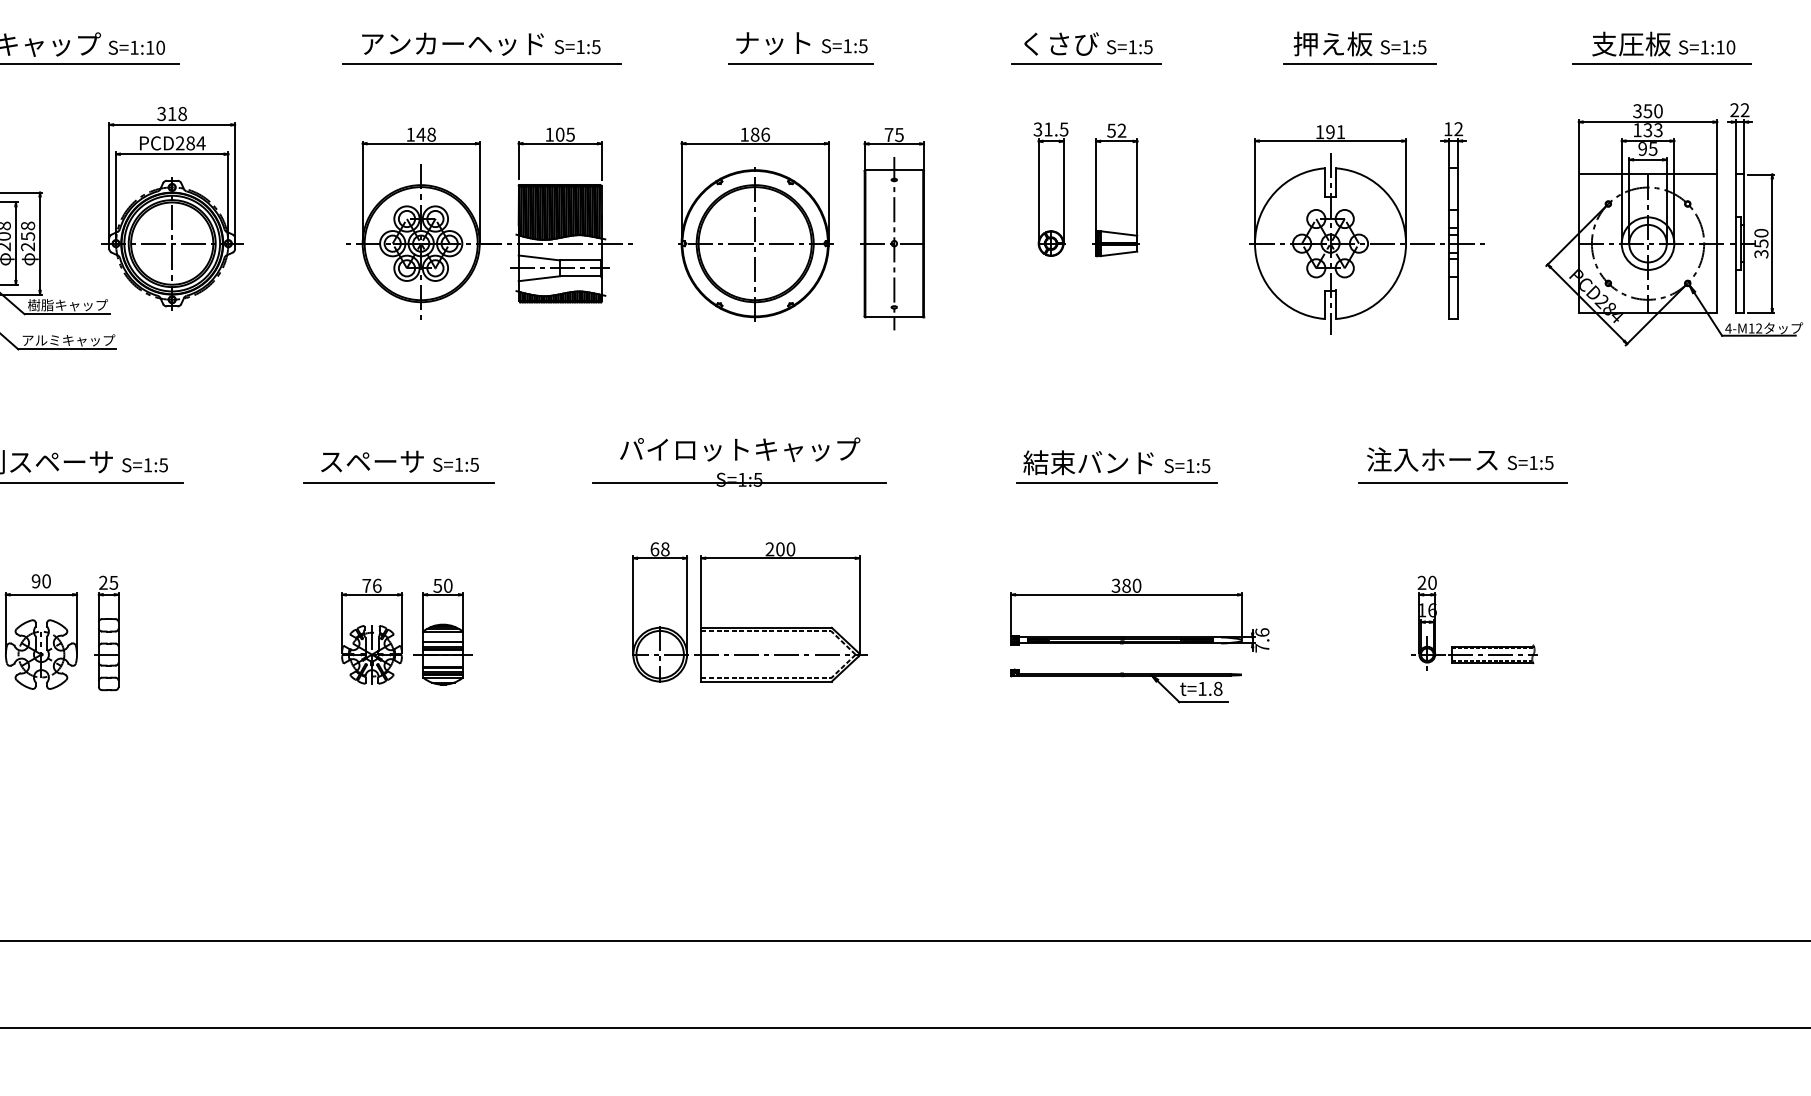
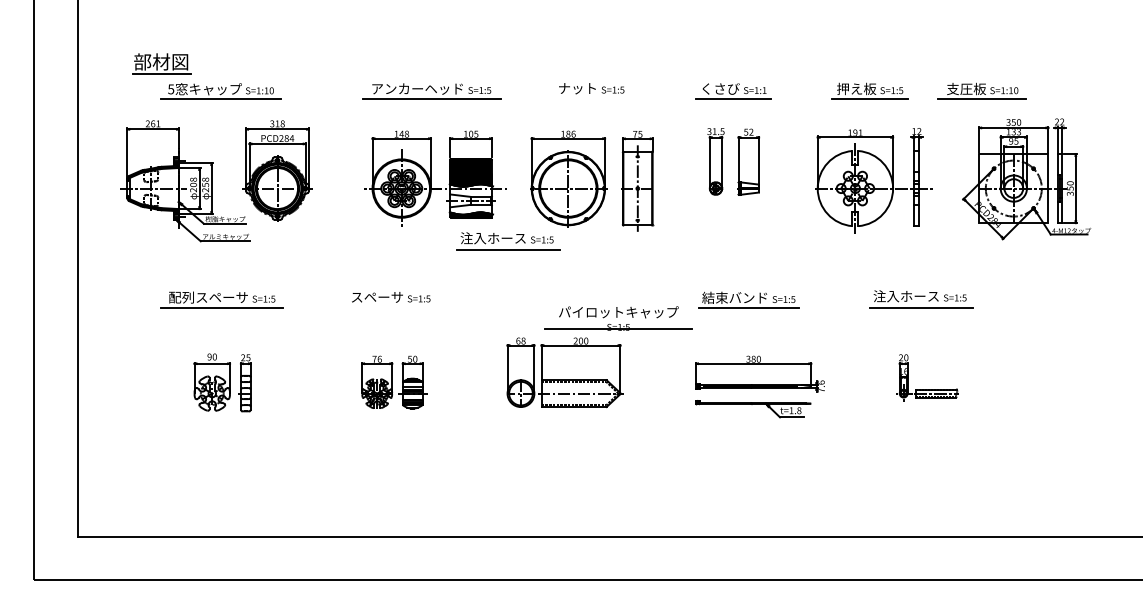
text: (1148, 47) -> (764, 90), S=1:5 -> S=1:1
part: (1661, 47) -> (981, 90), moved
line: (801, 63) -> (591, 98), removed
part: (635, 349) -> (508, 241), added
part: (739, 461) -> (618, 318), moved
line: (398, 482) -> (390, 307), removed

